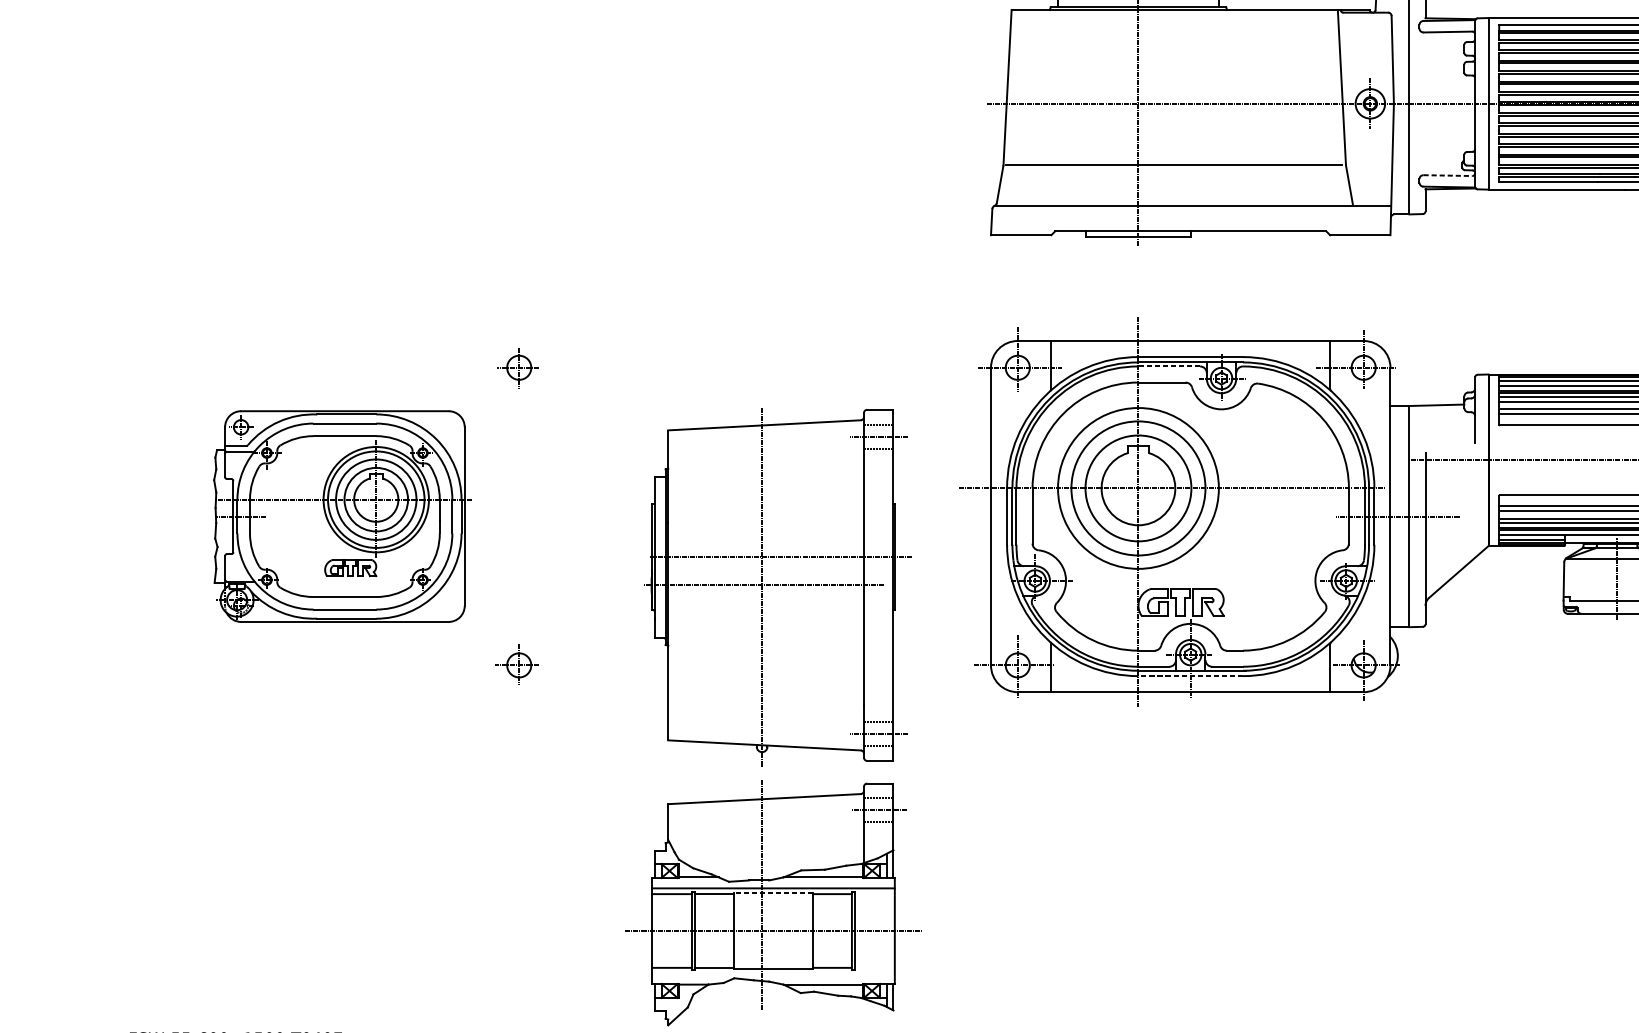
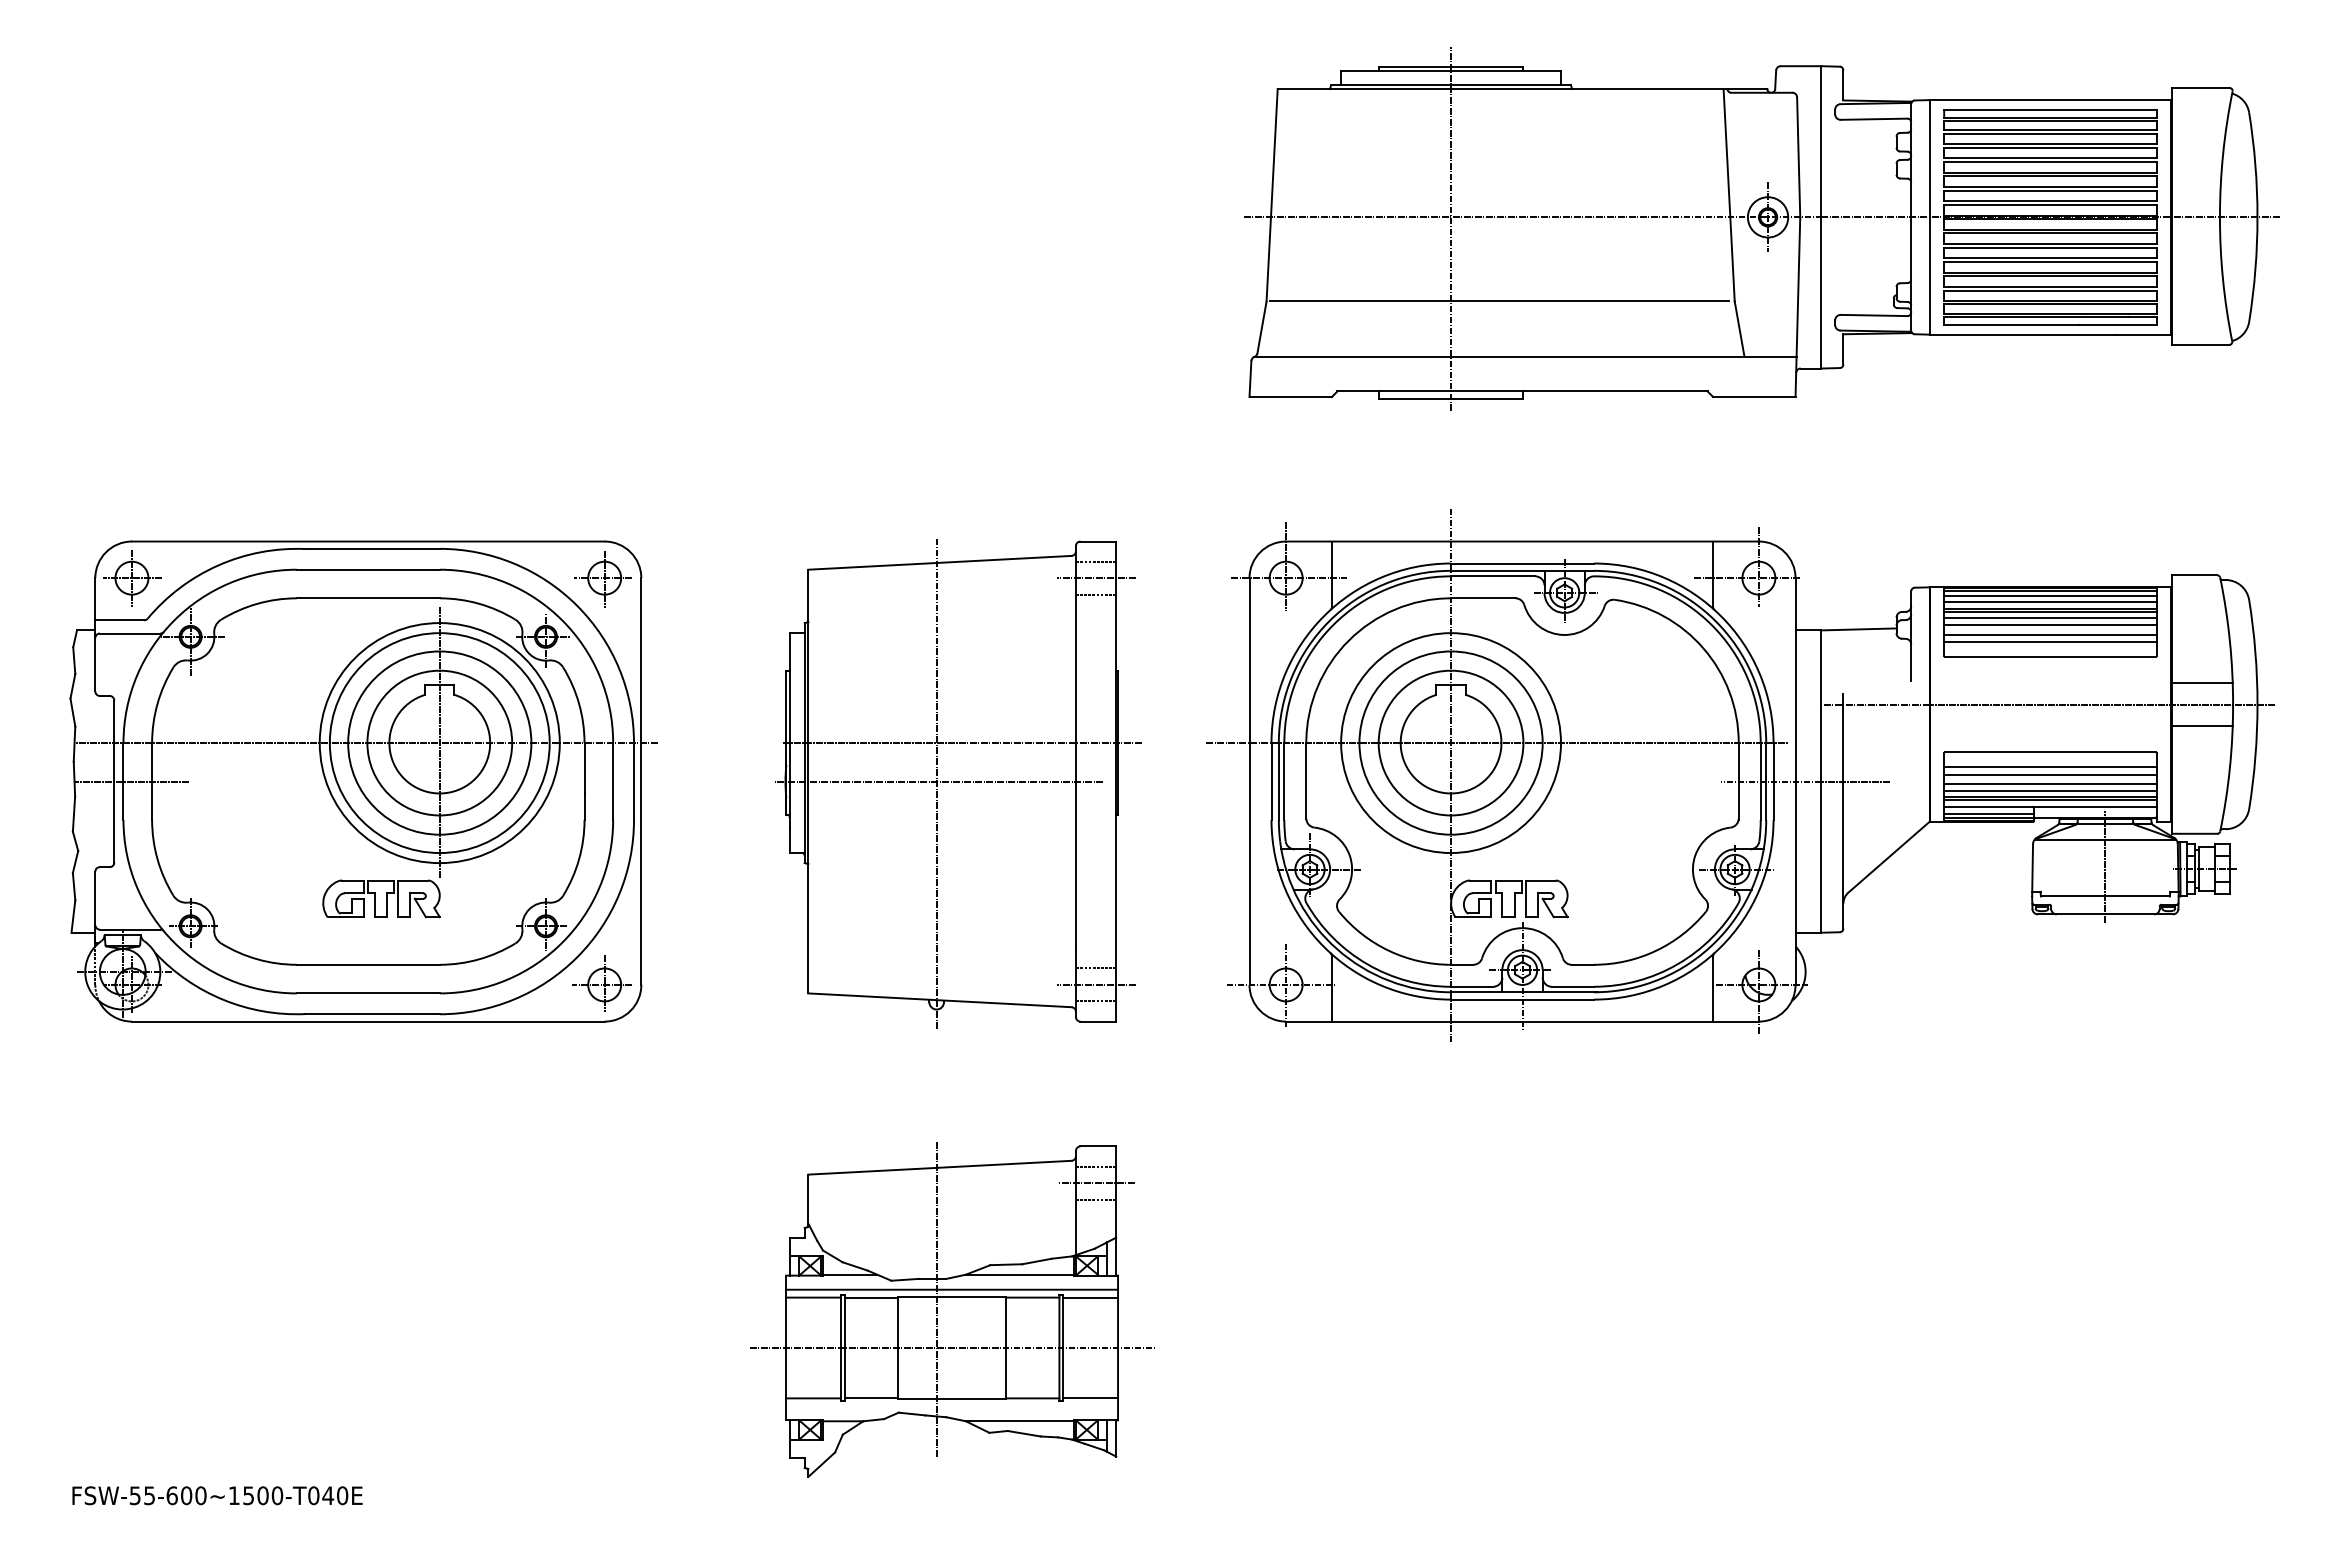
line: (1448, 175) -> (1874, 315), dashed -> solid
line: (1169, 366) -> (1493, 576), dashed -> solid
part: (342, 516) -> (363, 781), size x1.67
part: (778, 586) -> (958, 783), moved
line: (1190, 676) -> (1522, 999), dashed -> solid
line: (772, 893) -> (951, 1296), dashed -> solid
line: (874, 894) -> (1090, 1297), added
line: (874, 967) -> (1090, 1398), added

